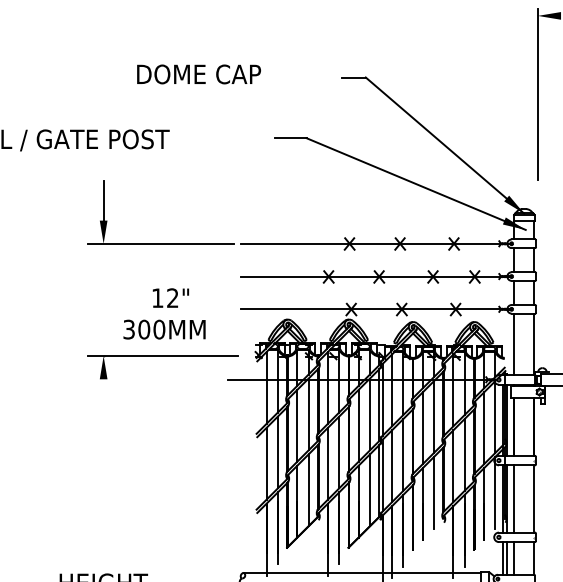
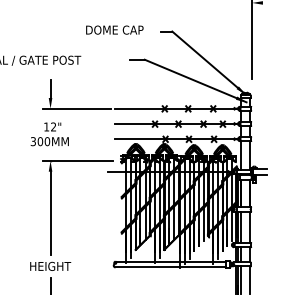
text: (198, 73) -> (114, 29), moved
text: (163, 314) -> (49, 134), moved
line: (103, 467) -> (50, 212), added

